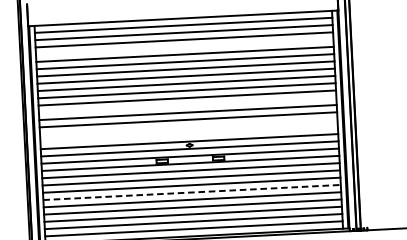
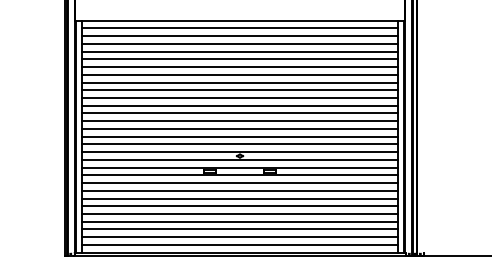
line: (184, 47) -> (239, 51), added
line: (187, 105) -> (239, 113), added
line: (188, 126) -> (239, 136), added
line: (188, 134) -> (239, 144), added
line: (192, 192) -> (240, 206), dashed -> solid

